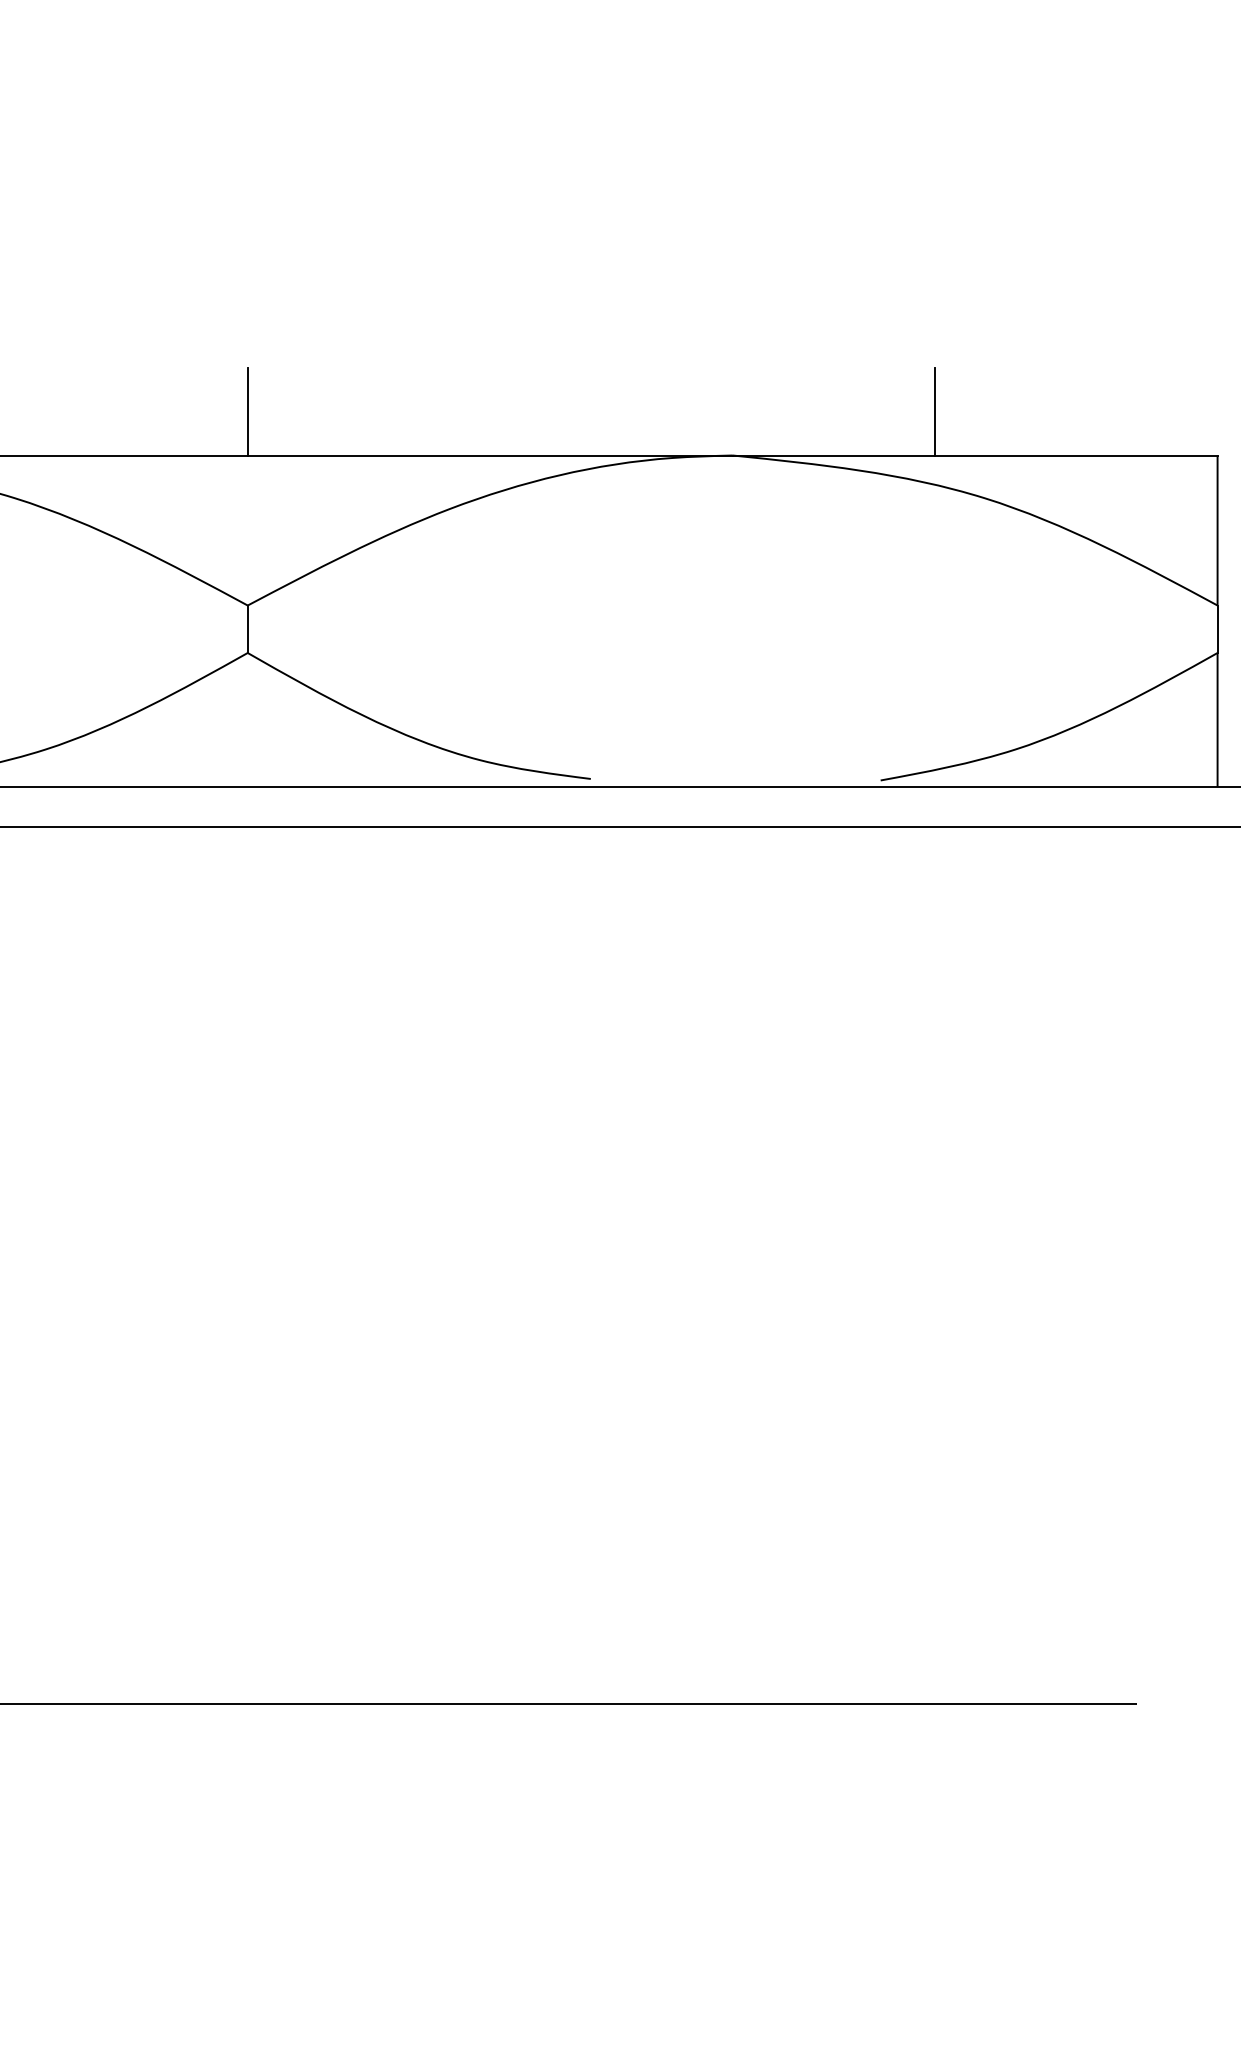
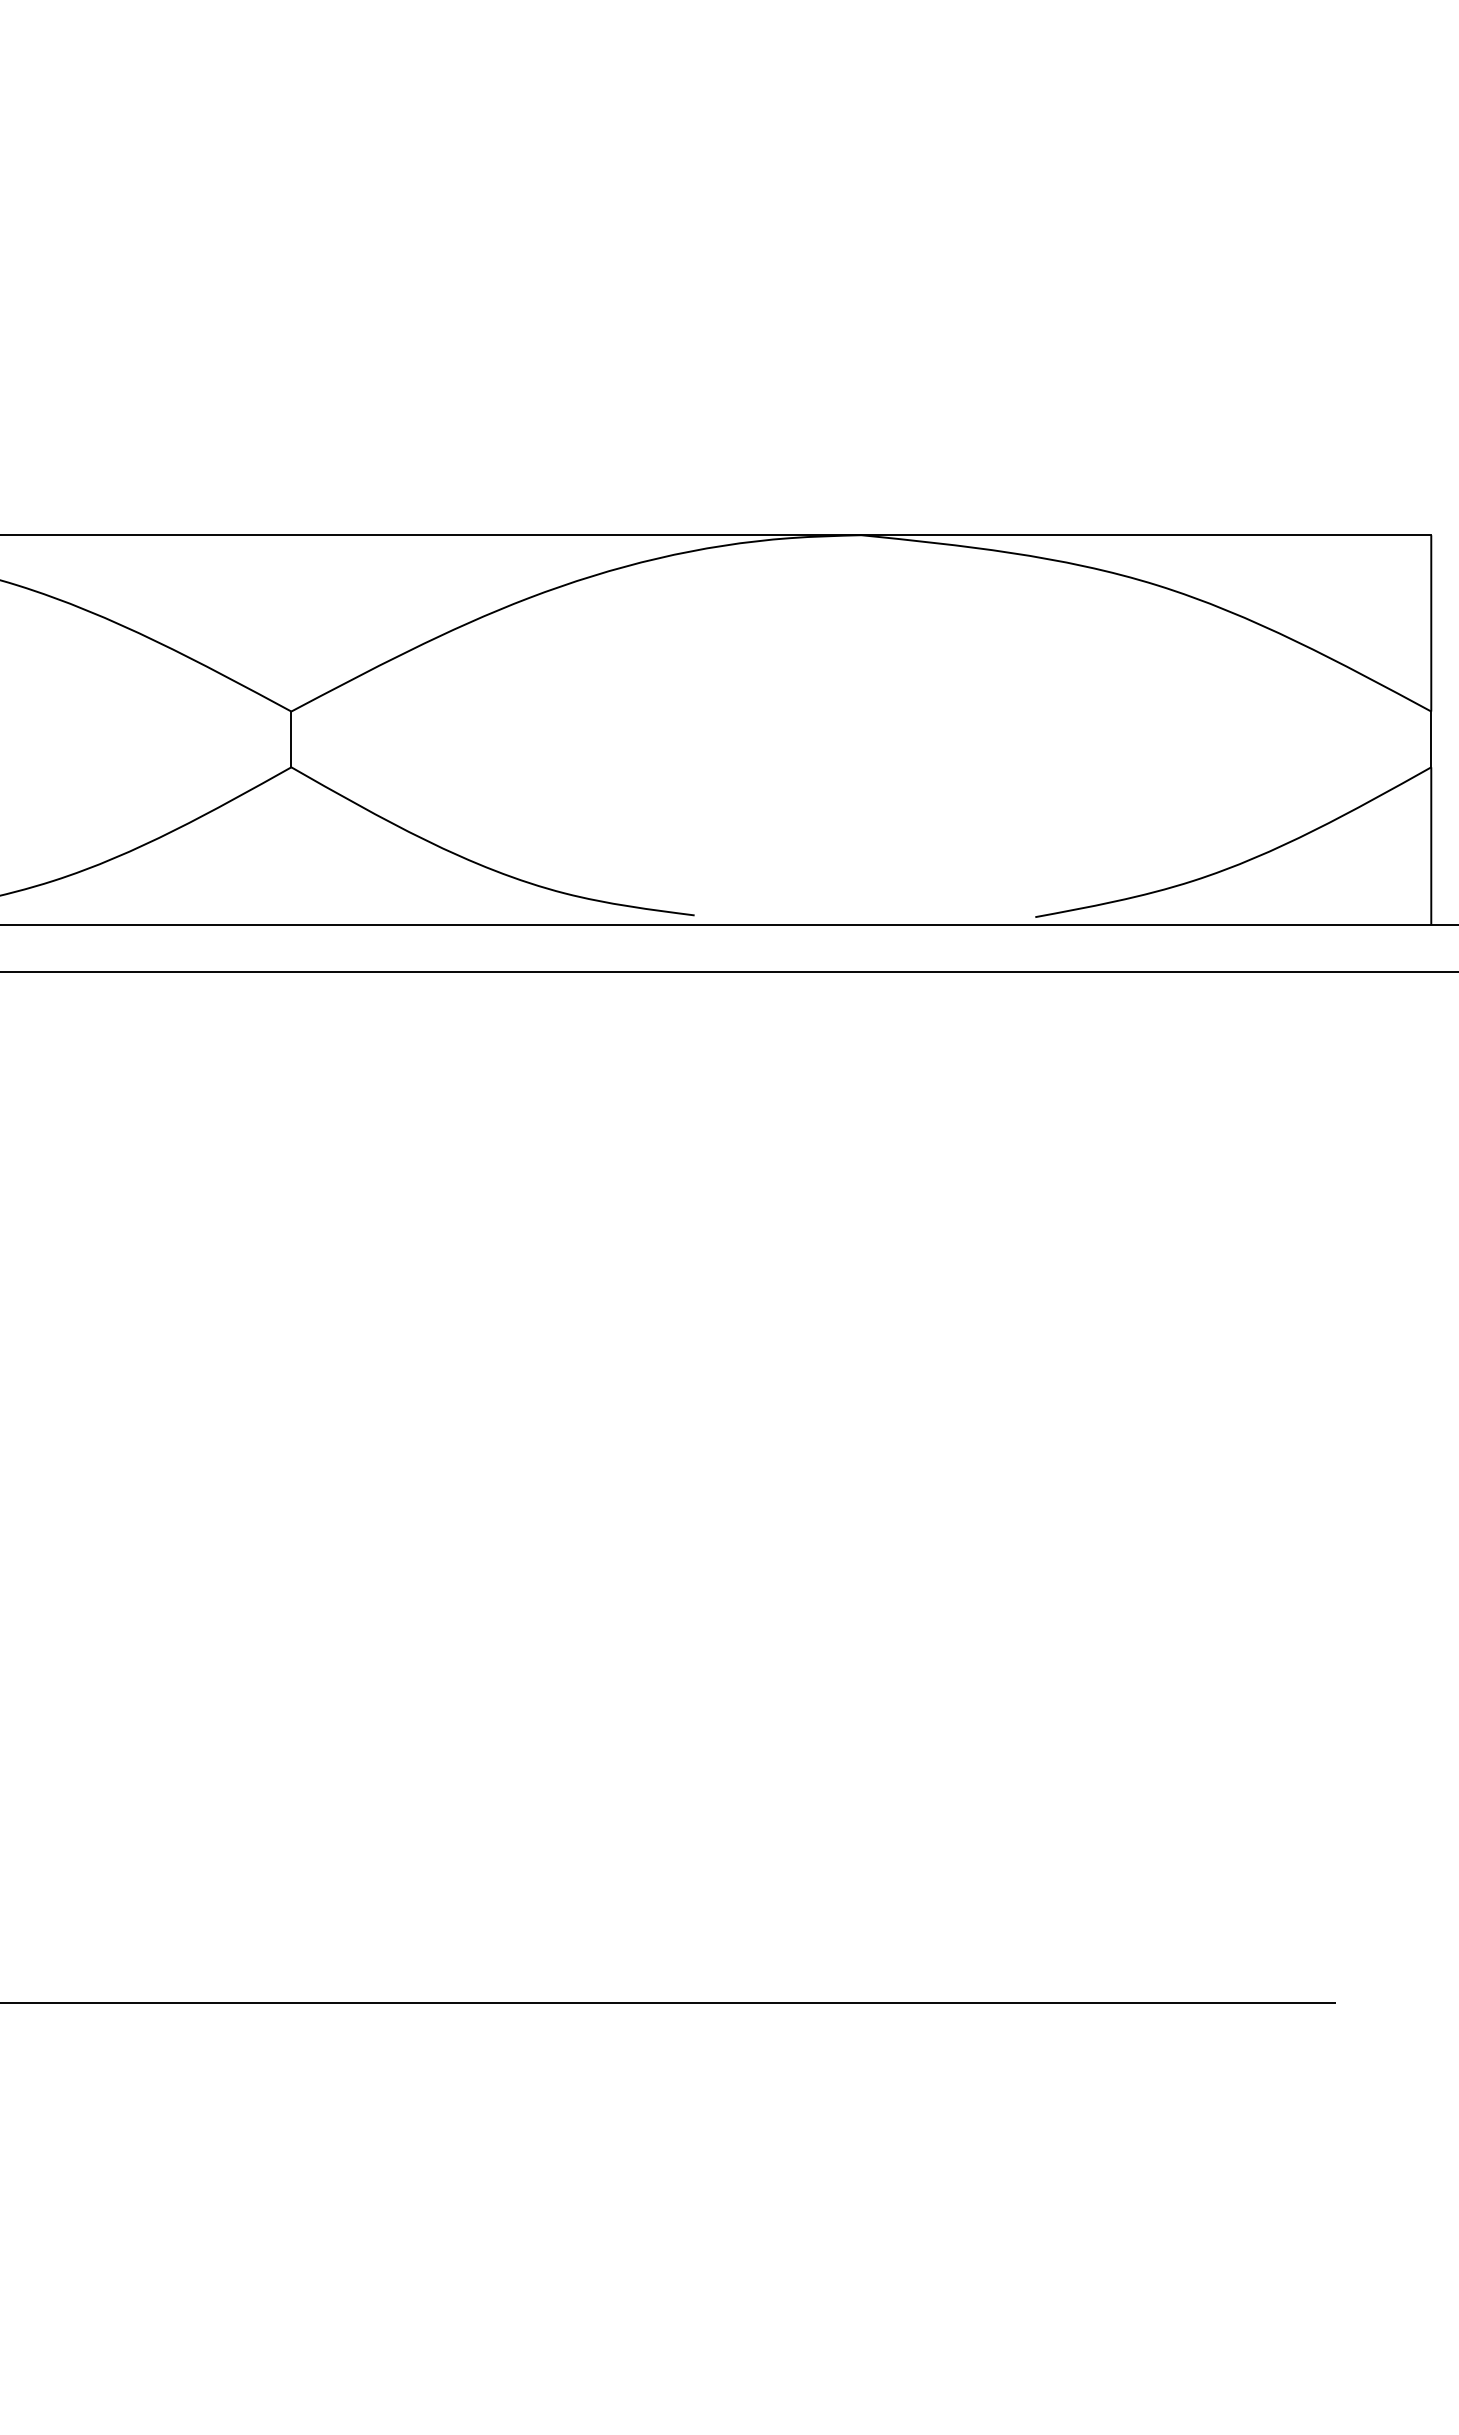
line: (247, 411) -> (291, 483), removed
line: (934, 411) -> (1098, 483), removed

